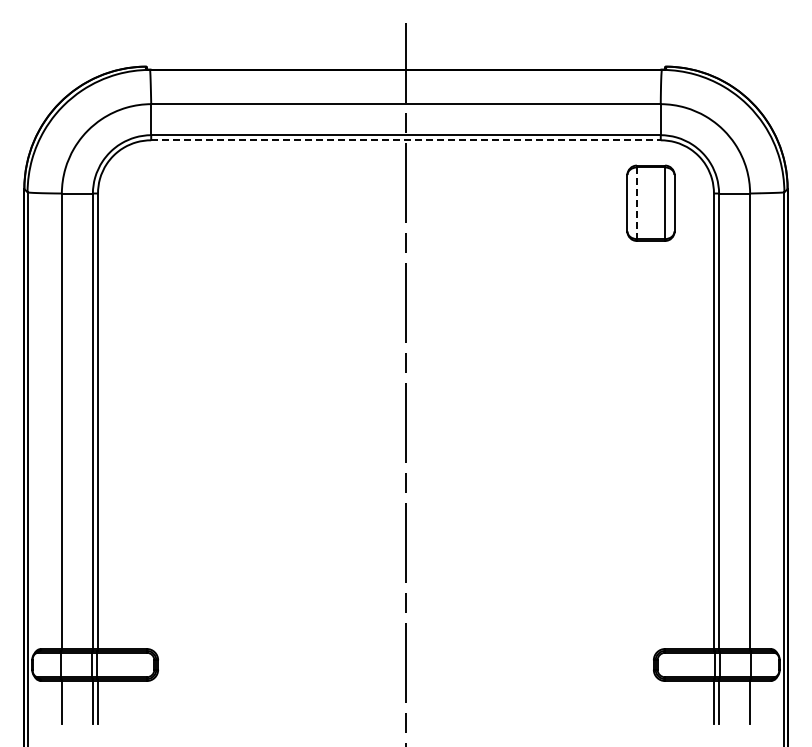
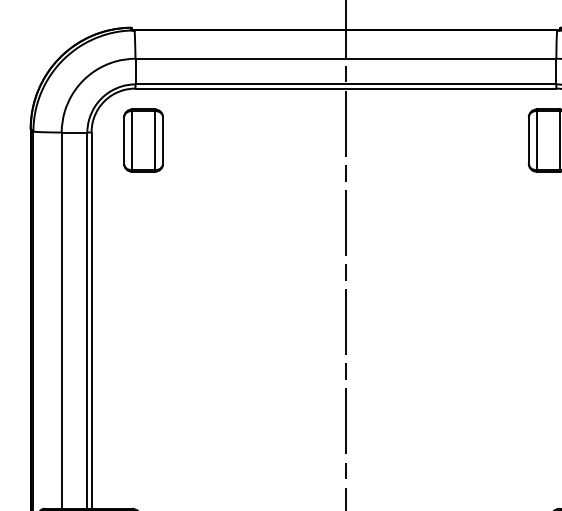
line: (405, 140) -> (345, 88), dashed -> solid
part: (160, 202) -> (143, 139), added
line: (636, 203) -> (536, 140), dashed -> solid

